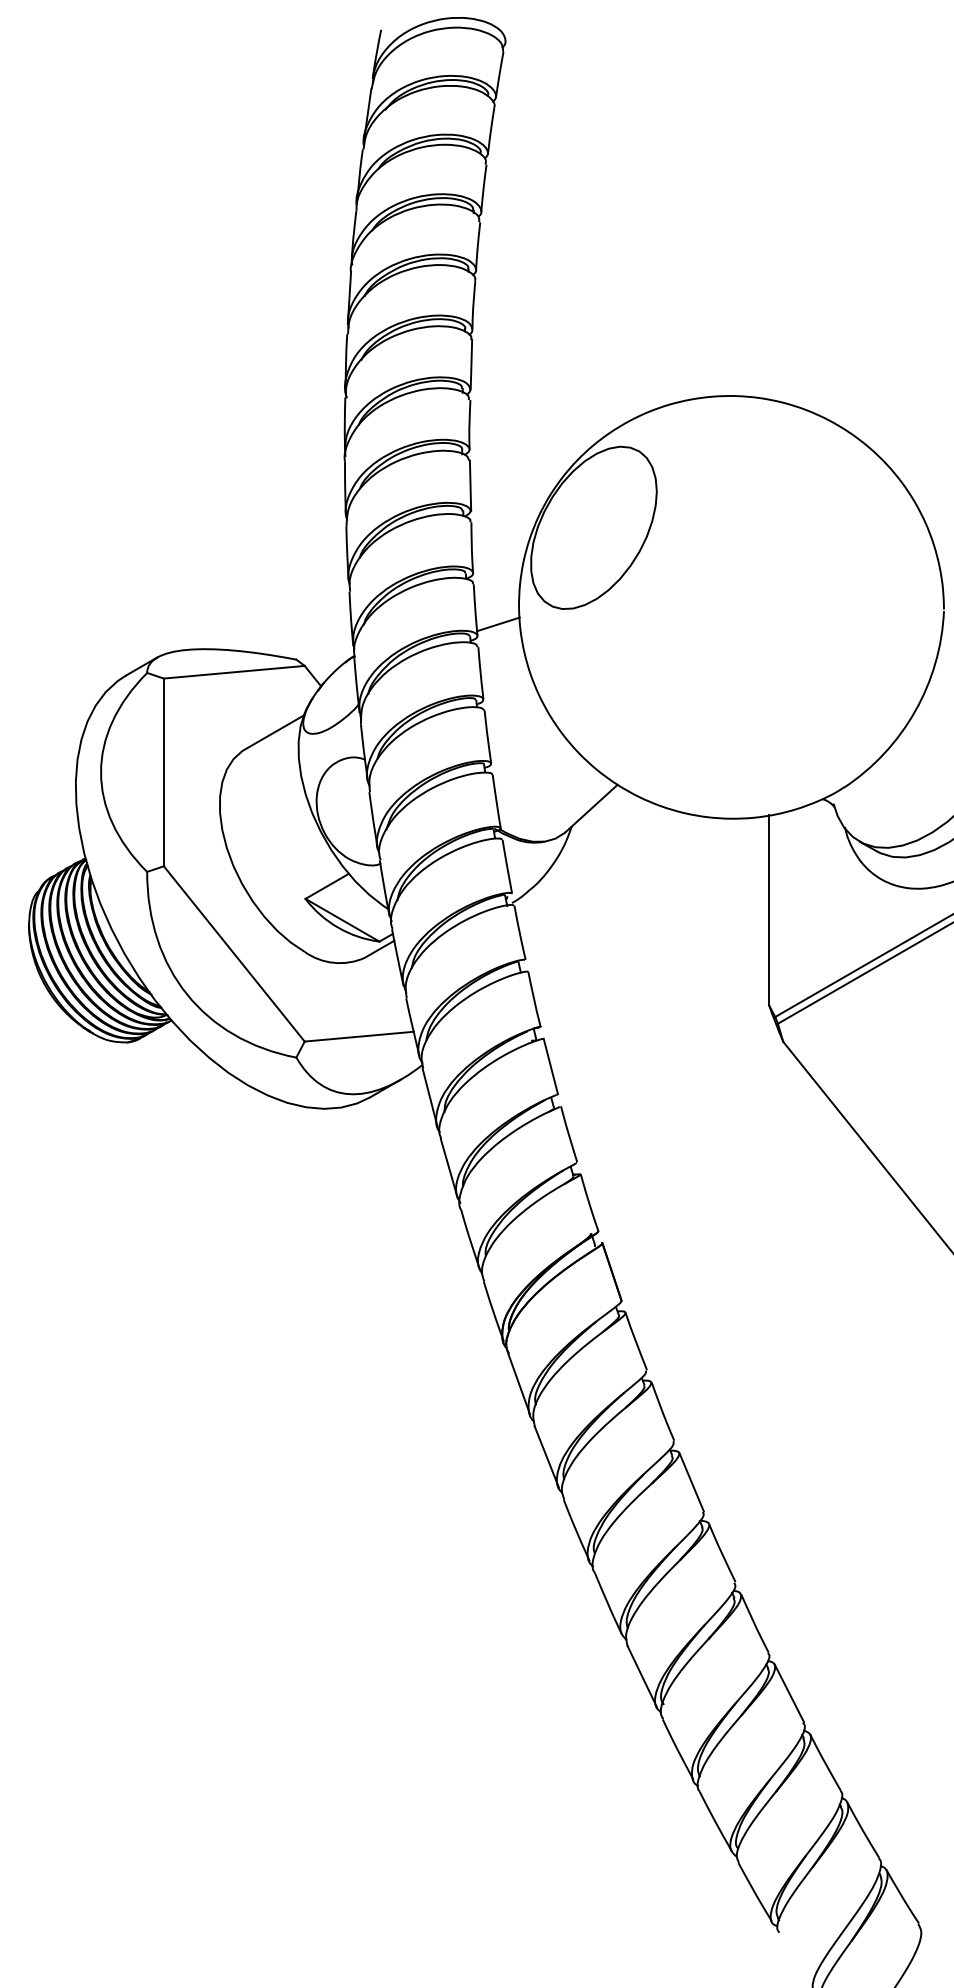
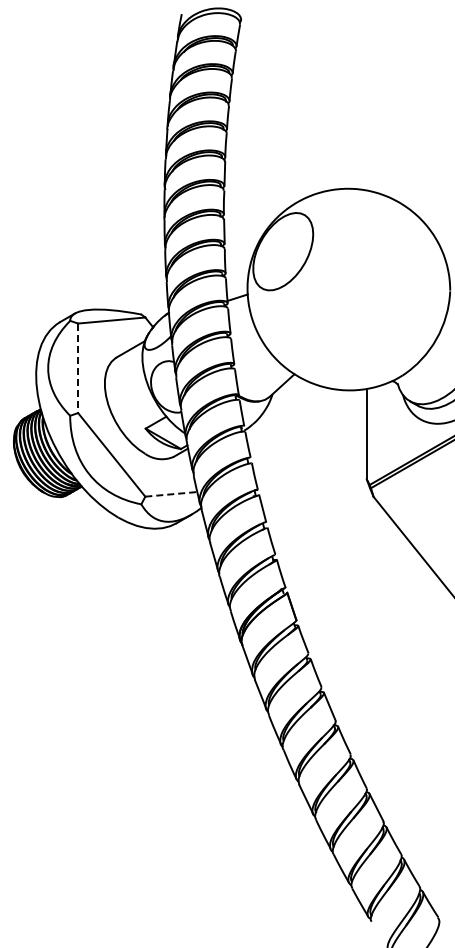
line: (164, 772) -> (78, 368), solid -> dashed
line: (359, 1036) -> (171, 494), solid -> dashed

